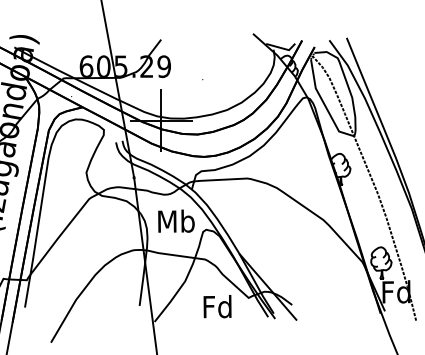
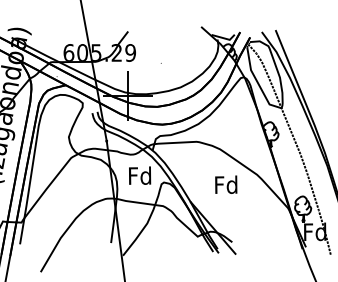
text: (176, 220) -> (140, 175), Mb -> Fd
text: (217, 306) -> (226, 184), moved

